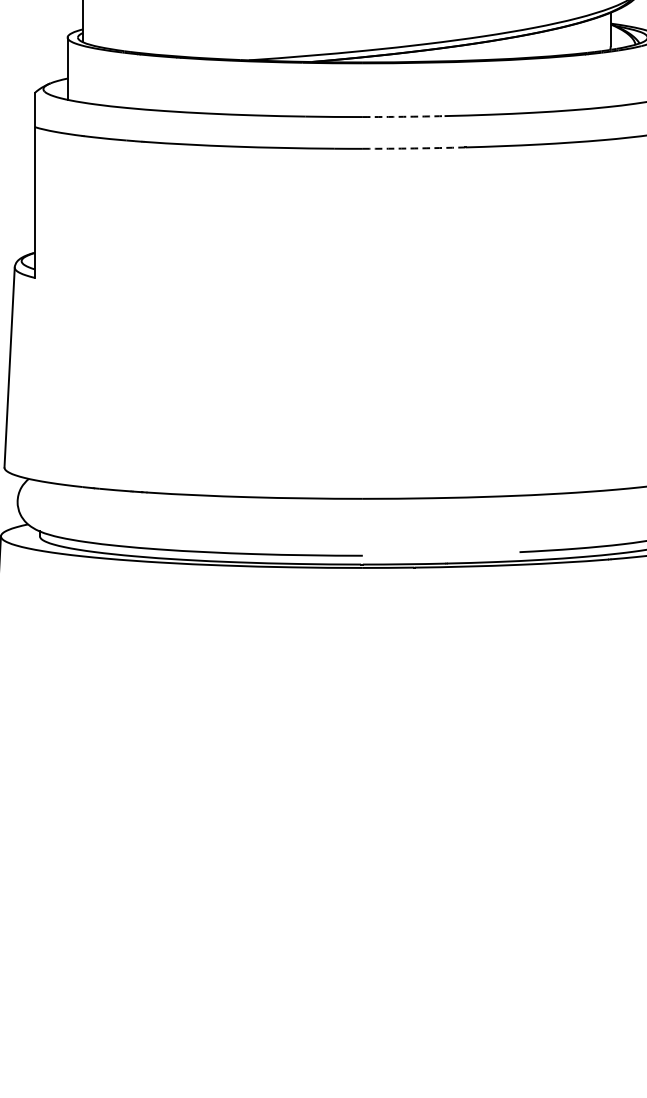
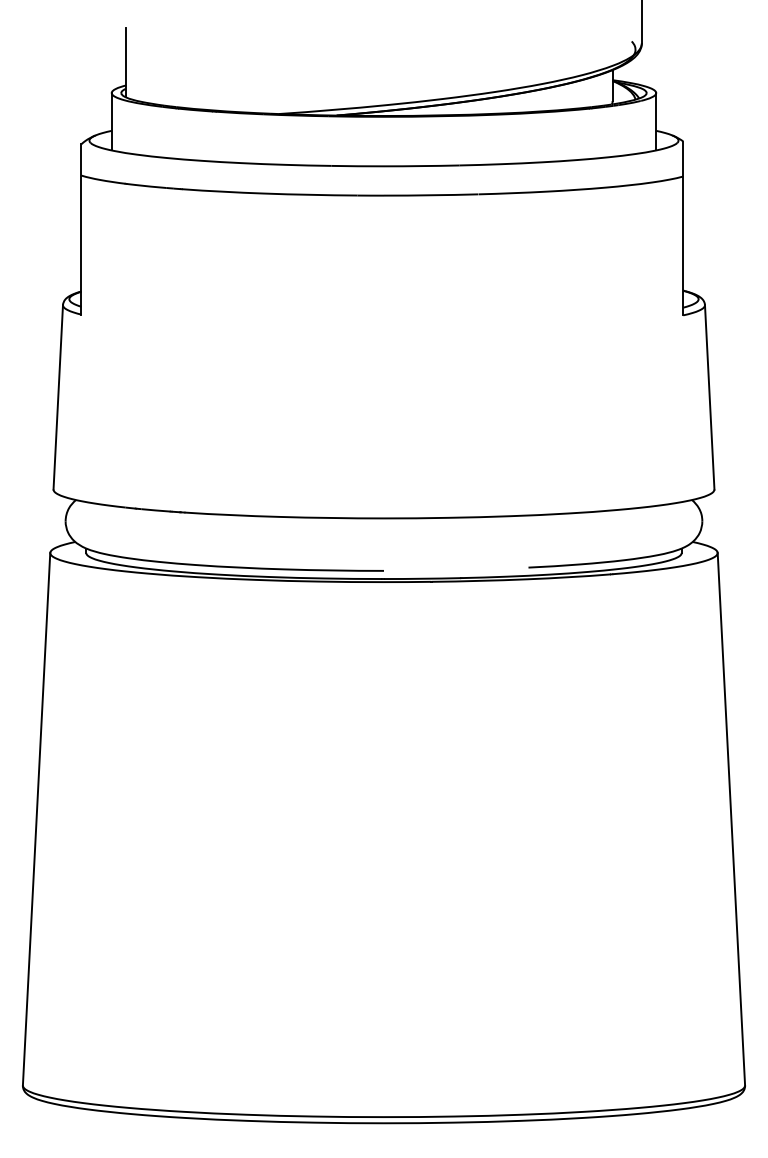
arc: (403, 117) -> (421, 166), dashed -> solid
arc: (414, 148) -> (431, 195), dashed -> solid

